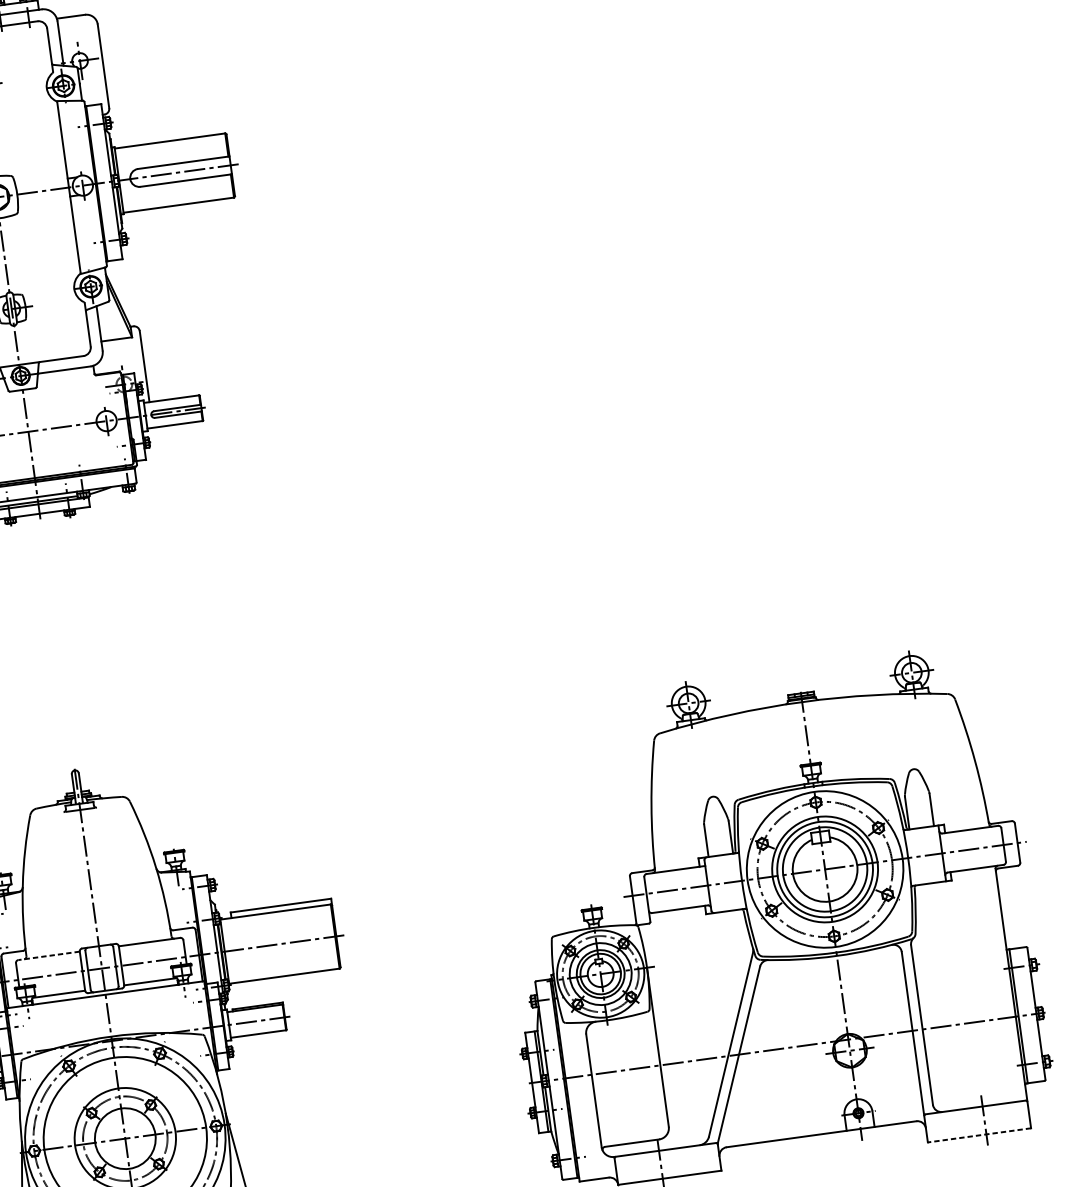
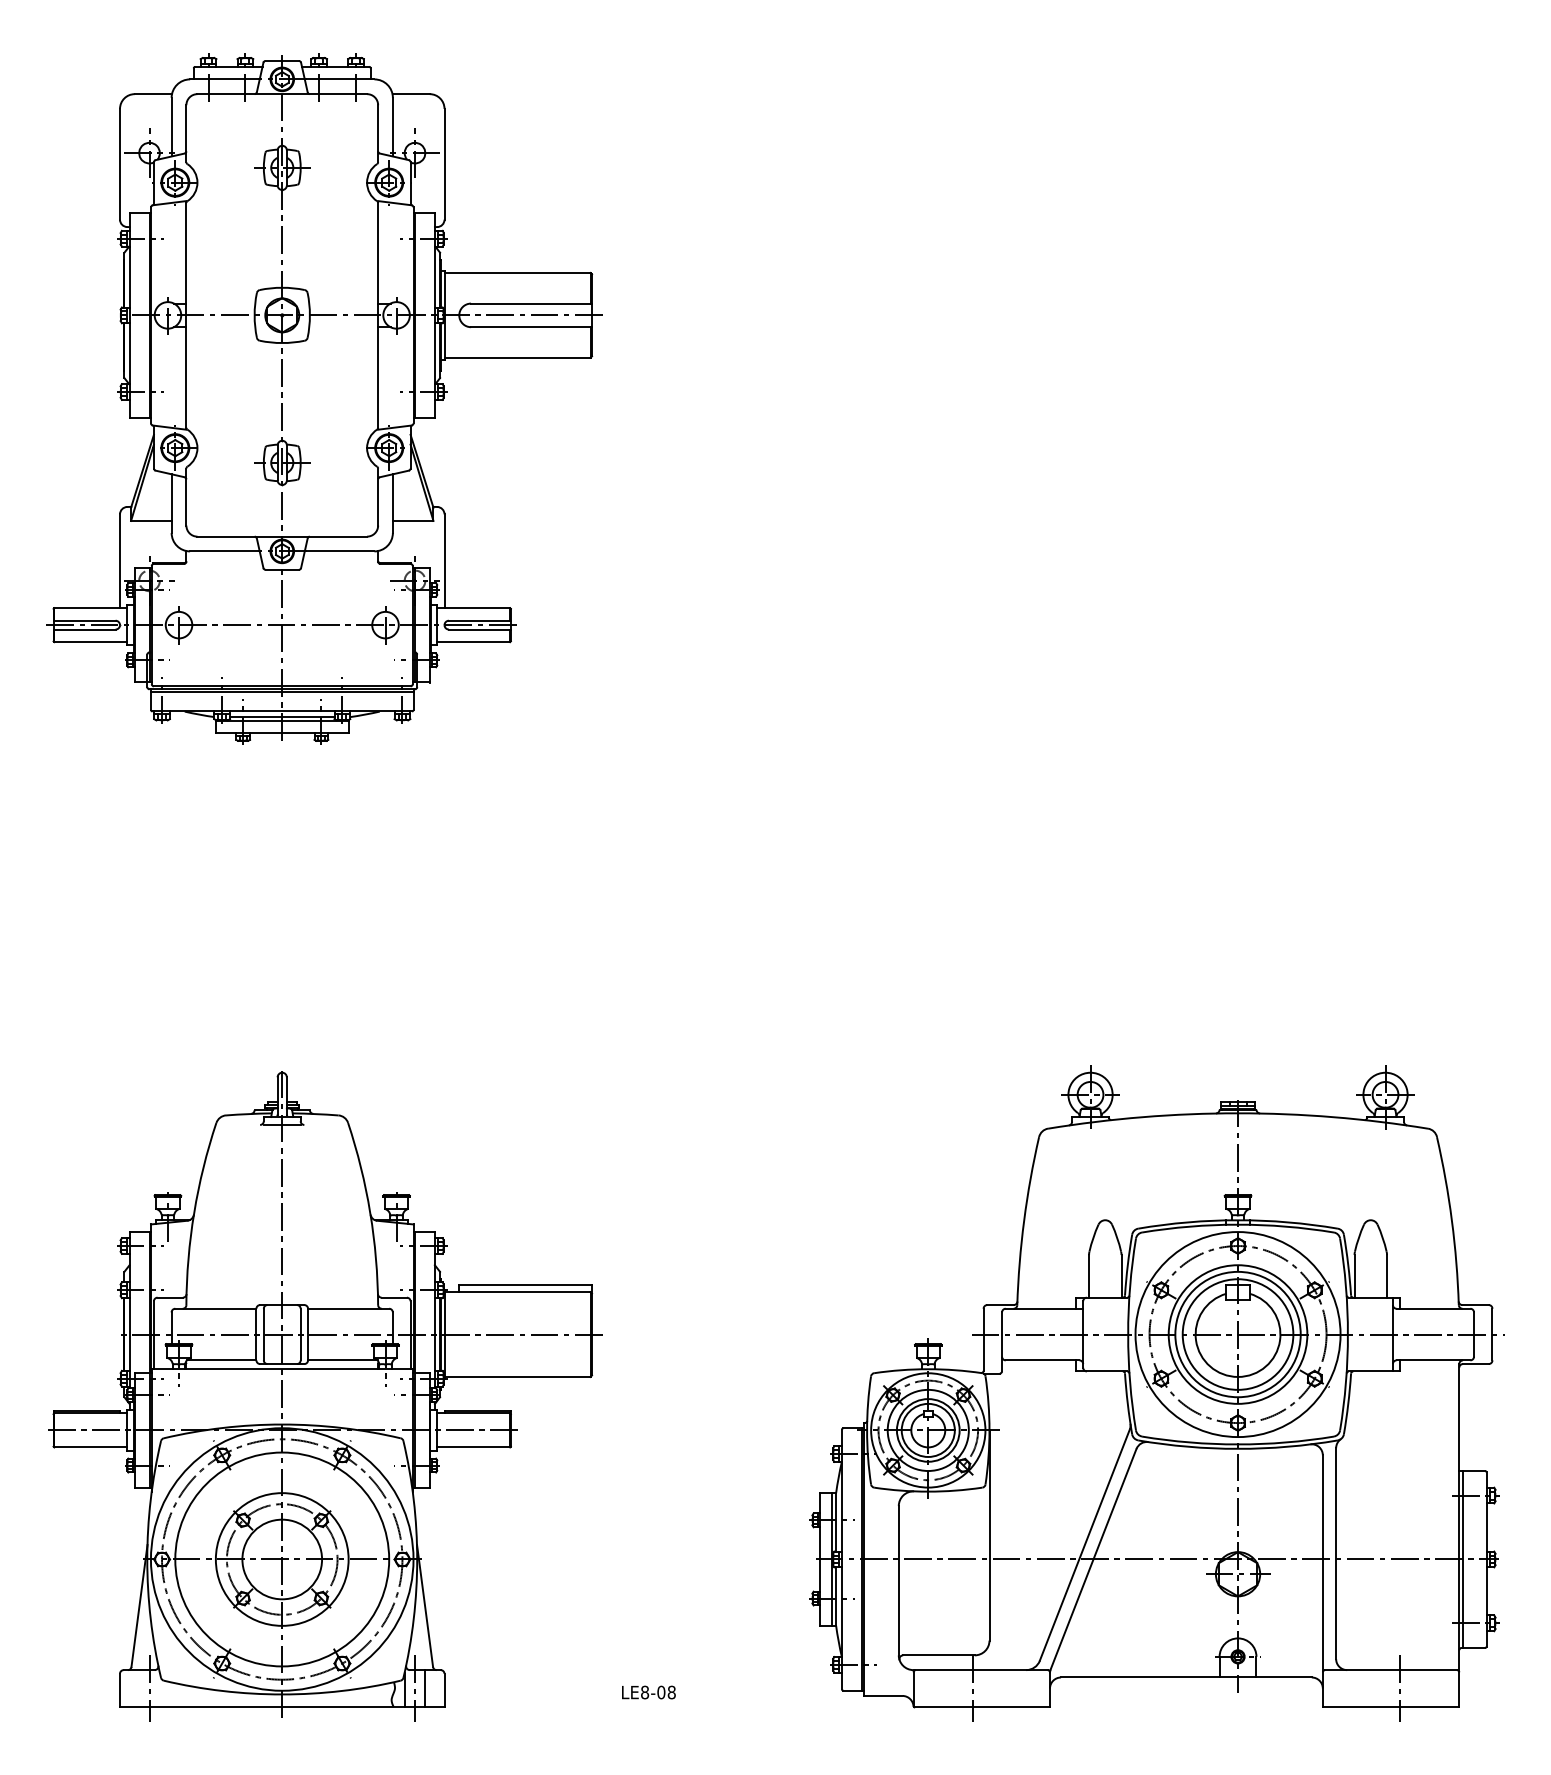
line: (48, 955) -> (215, 1308), dashed -> solid
line: (979, 1135) -> (1390, 1707), dashed -> solid

